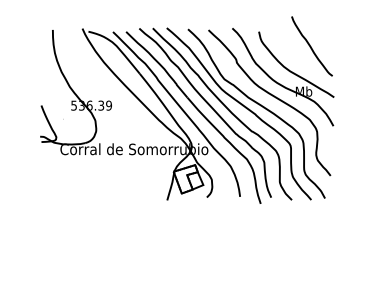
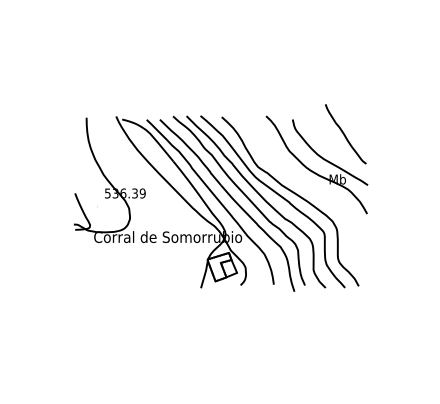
curve: (273, 97) -> (307, 185), removed

